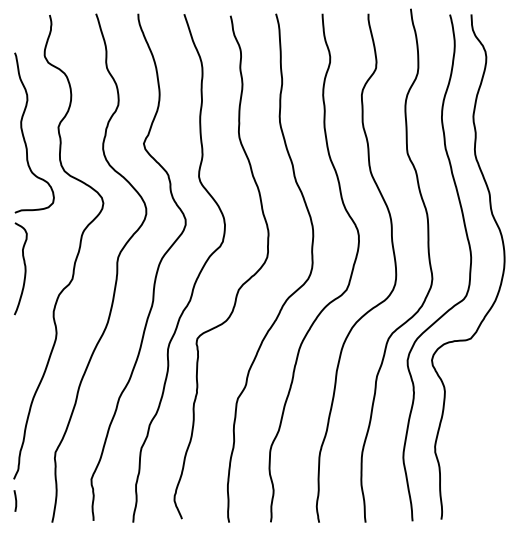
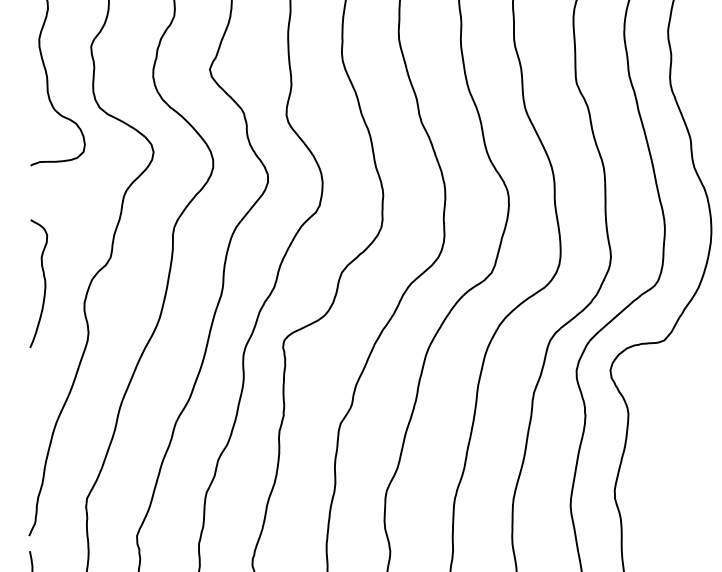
curve: (24, 268) -> (43, 283), moved

